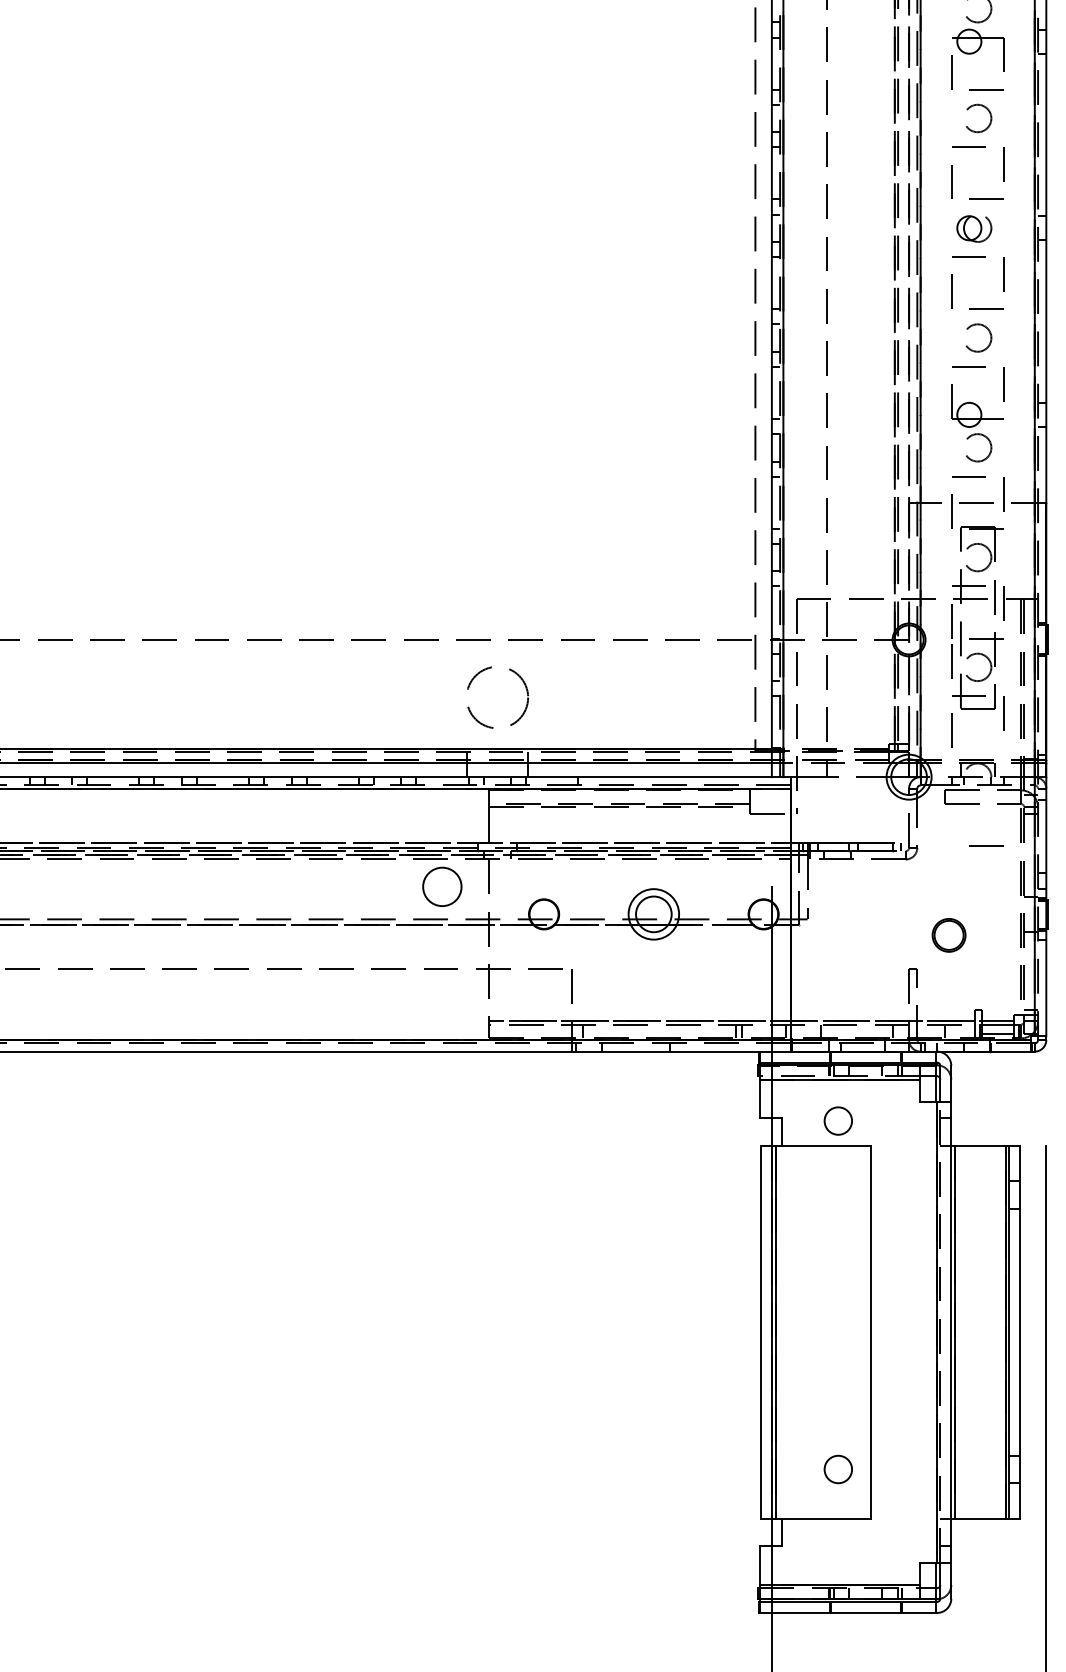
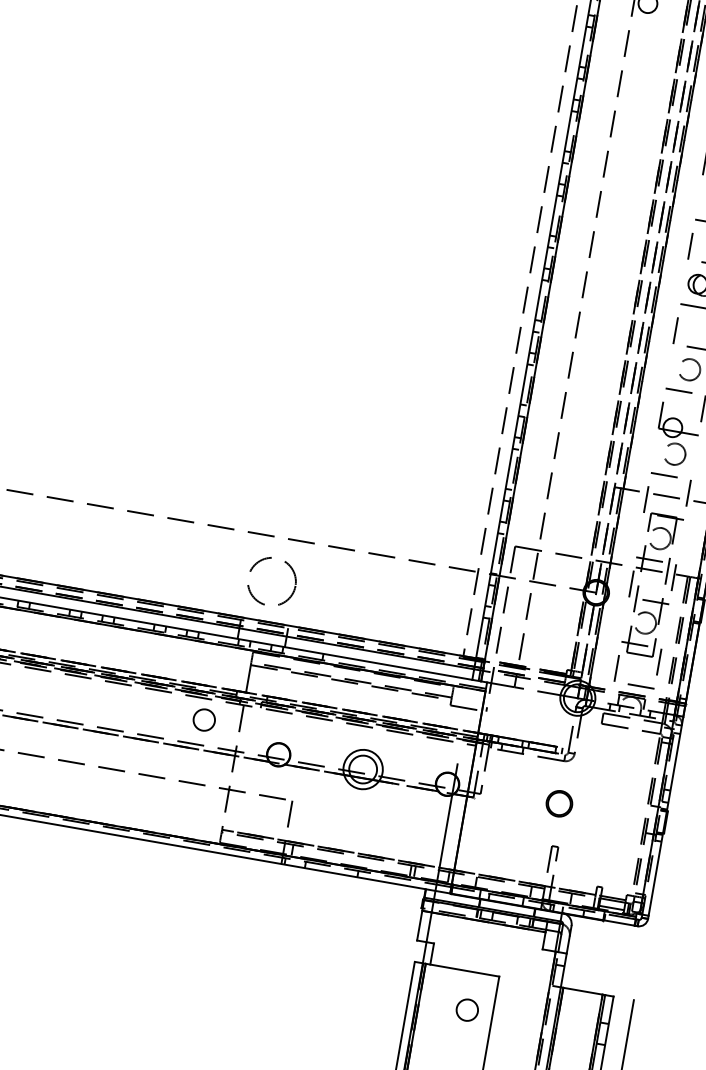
line: (951, 661) -> (625, 615), removed
line: (986, 845) -> (641, 685), moved
circle: (442, 886) -> (204, 719), size x0.71
part: (948, 935) -> (558, 803), moved
circle: (837, 1120) -> (466, 1009), moved

